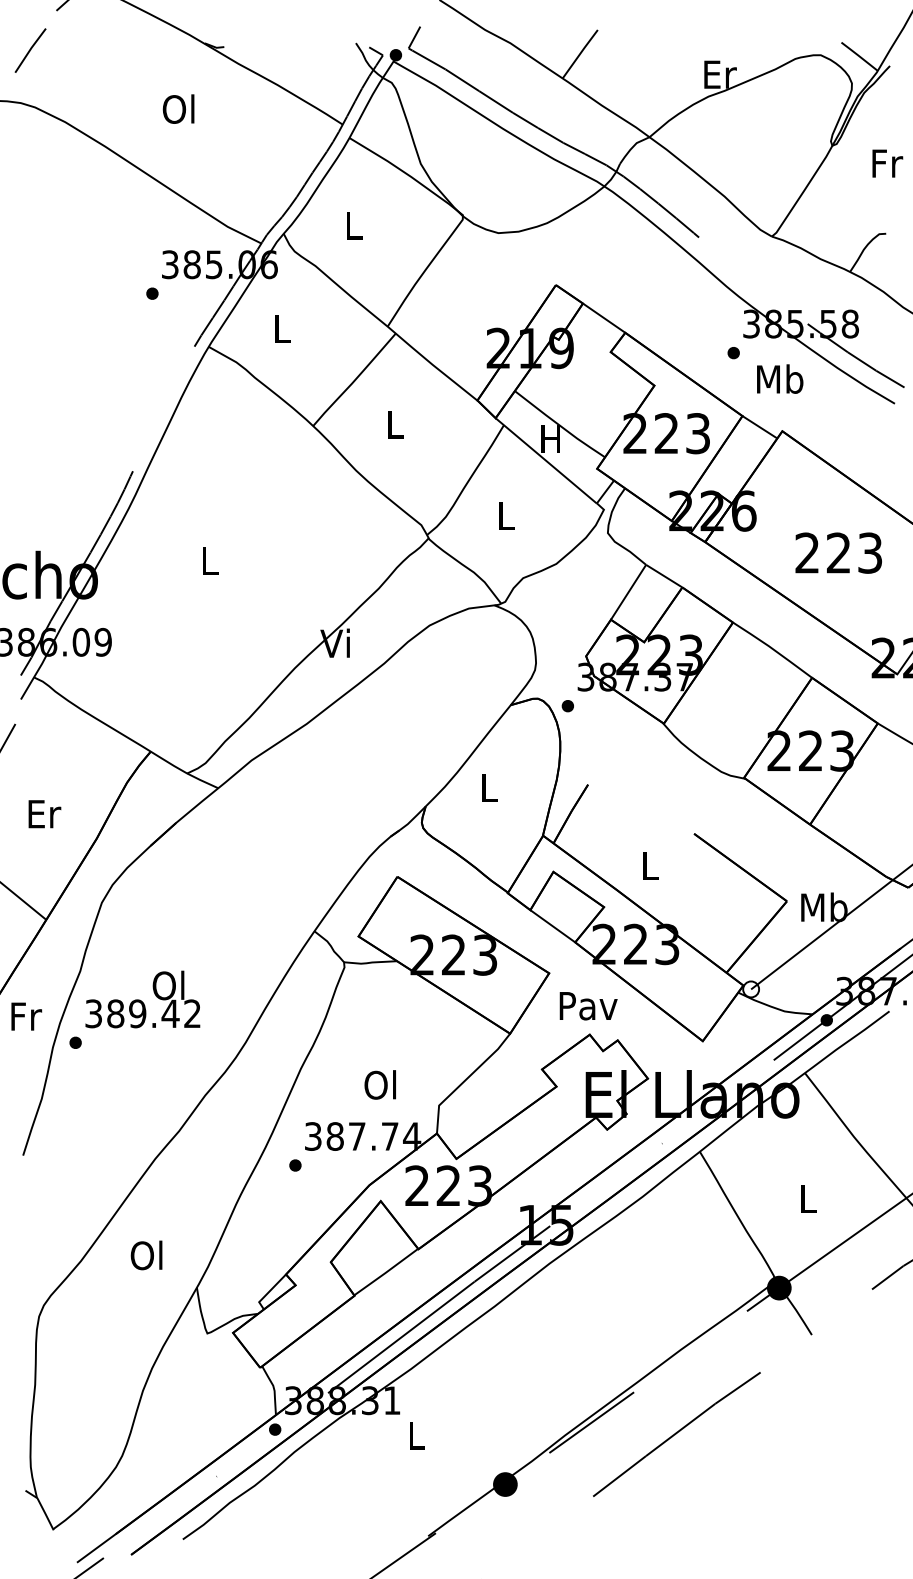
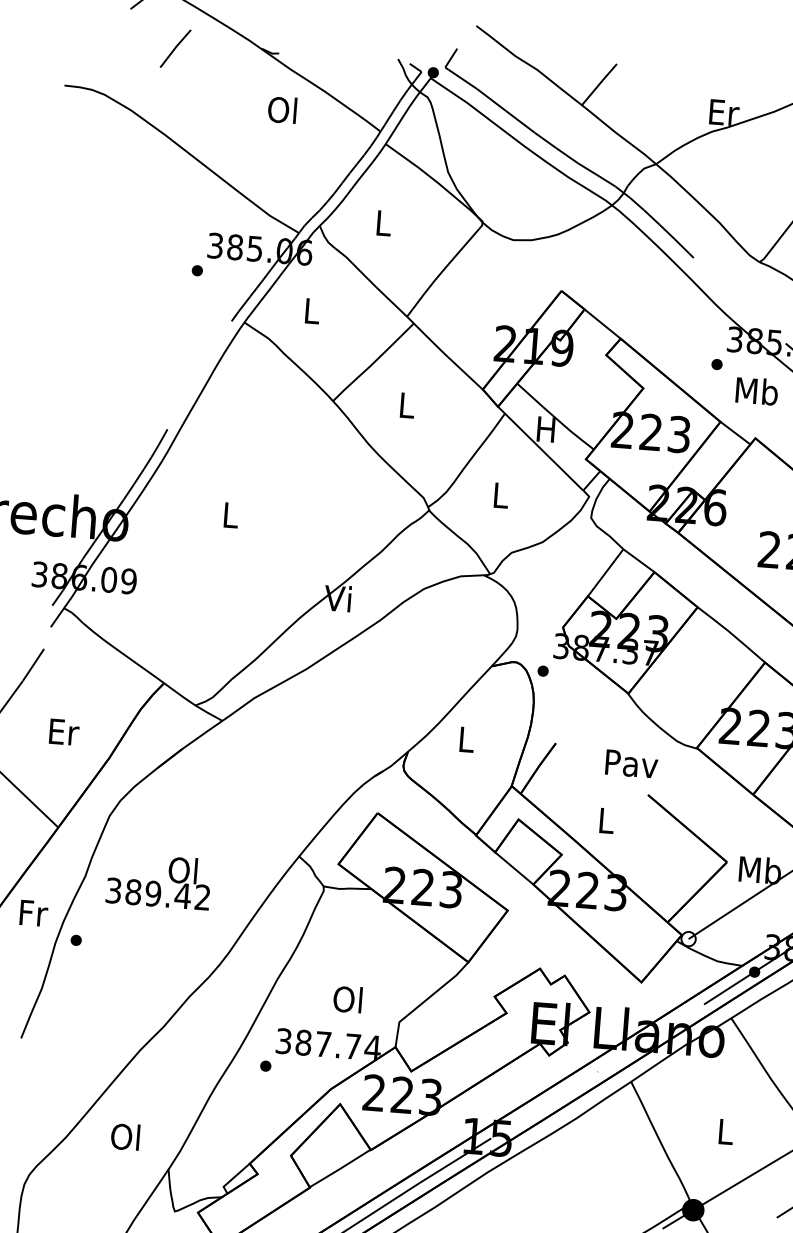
line: (30, 50) -> (175, 48), moved
text: (178, 108) -> (282, 109), moved
text: (142, 999) -> (158, 881), moved
text: (588, 1006) -> (631, 764), moved

